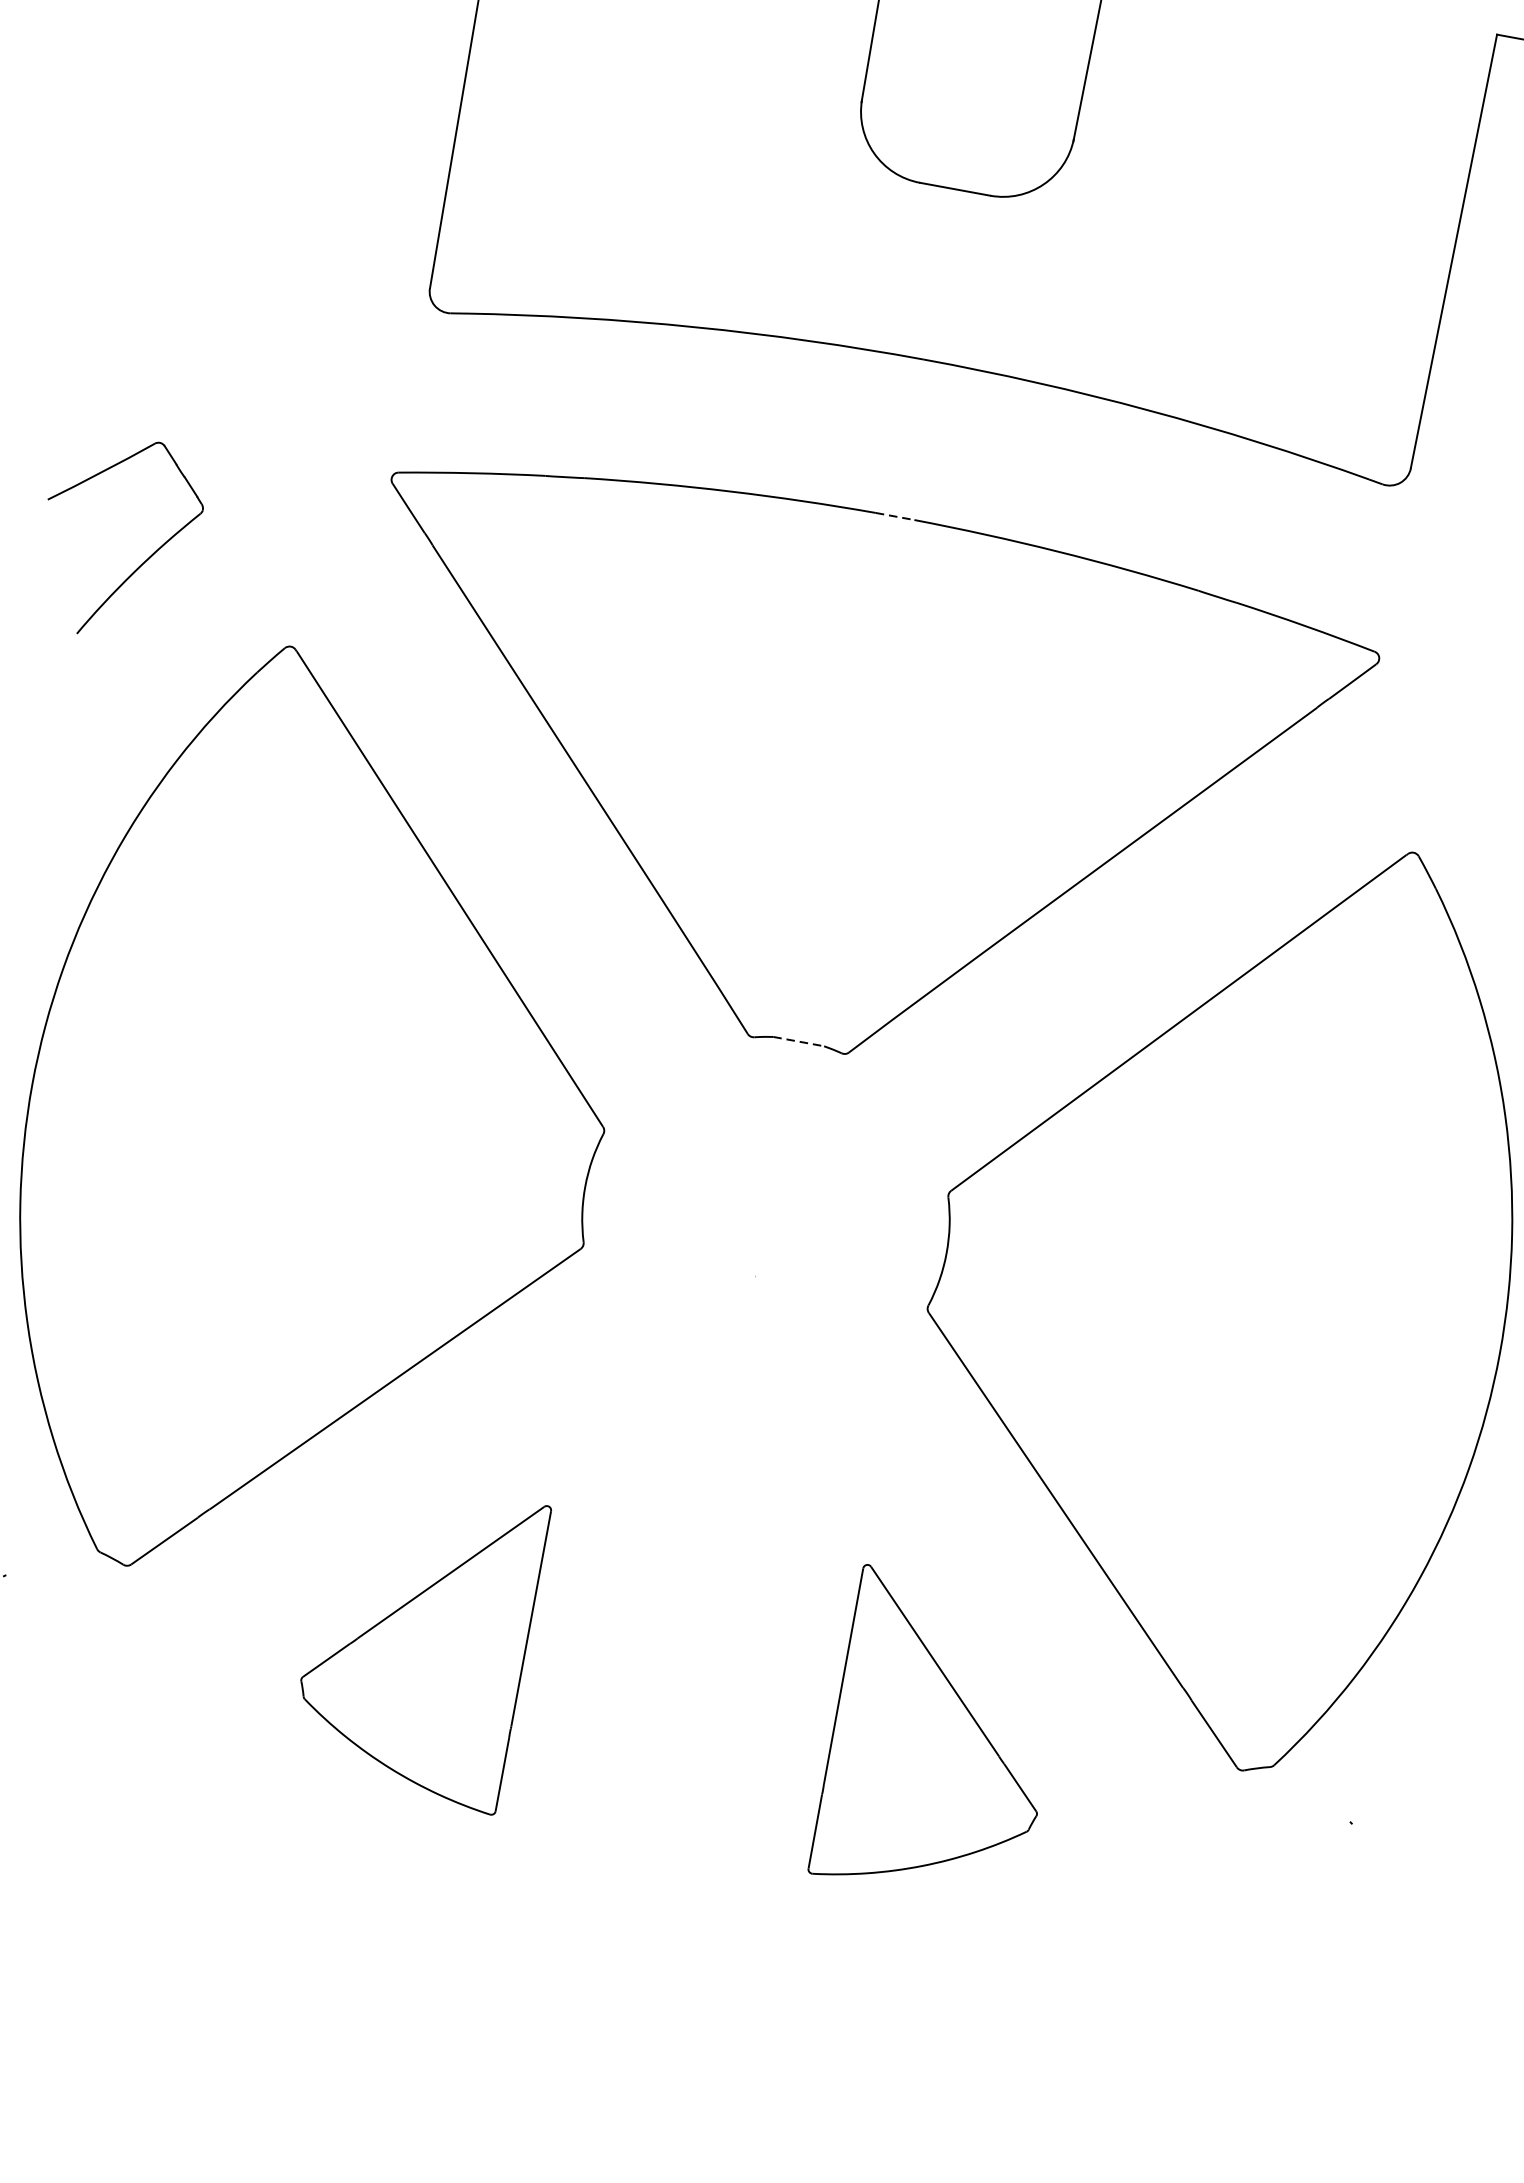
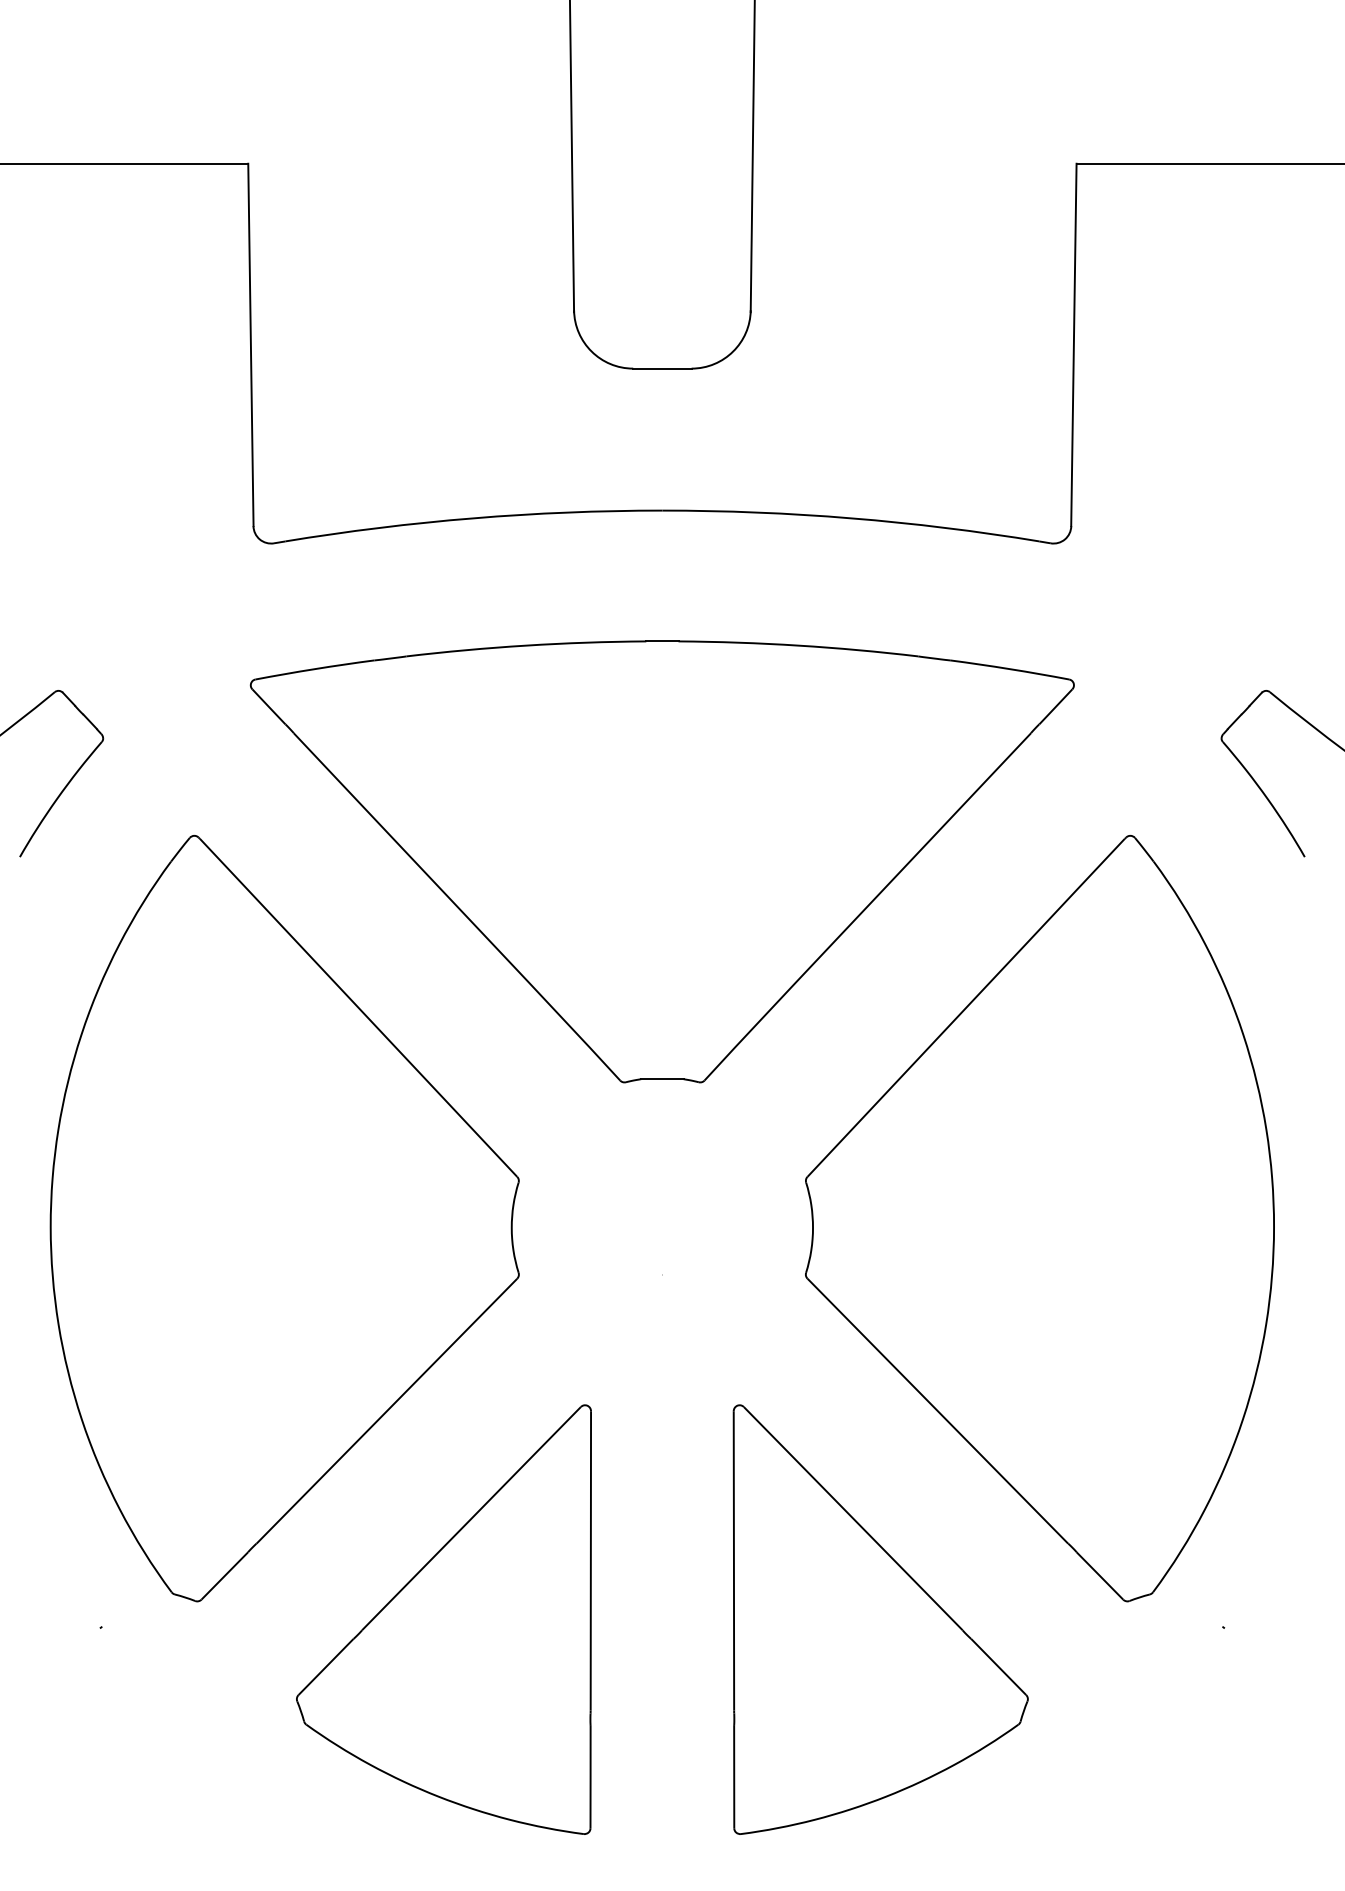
line: (895, 516) -> (662, 641), dashed -> solid
line: (798, 1042) -> (662, 1079), dashed -> solid
part: (417, 1641) -> (443, 1619), size x1.67
part: (941, 1737) -> (880, 1619), size x1.67

